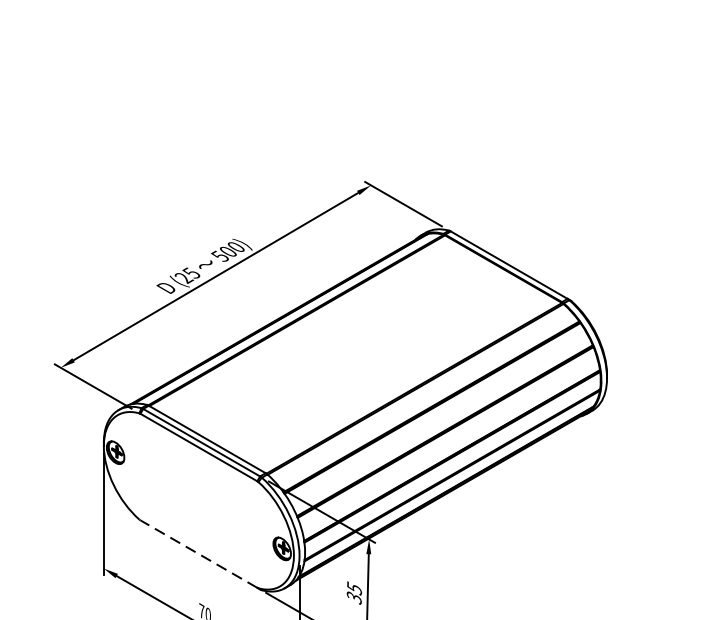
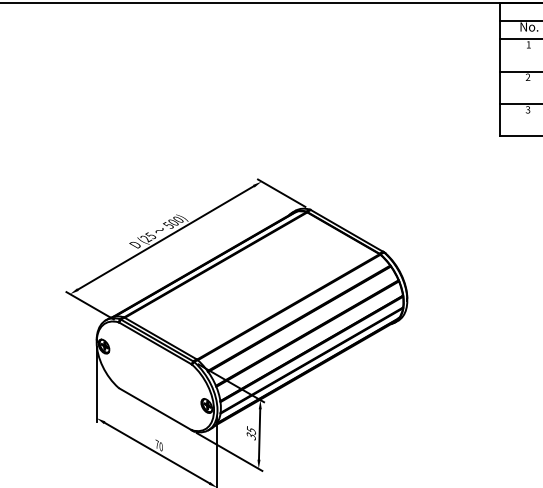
line: (199, 554) -> (155, 409), dashed -> solid

